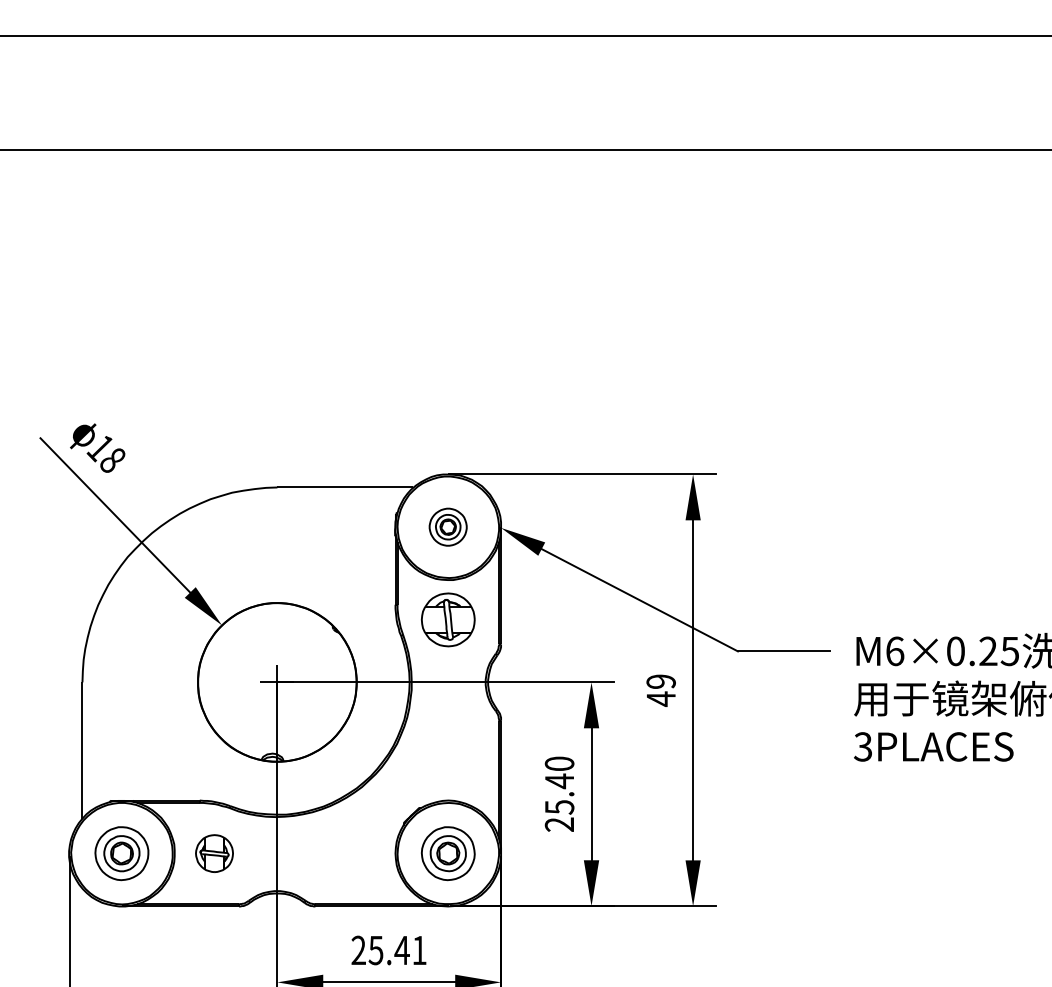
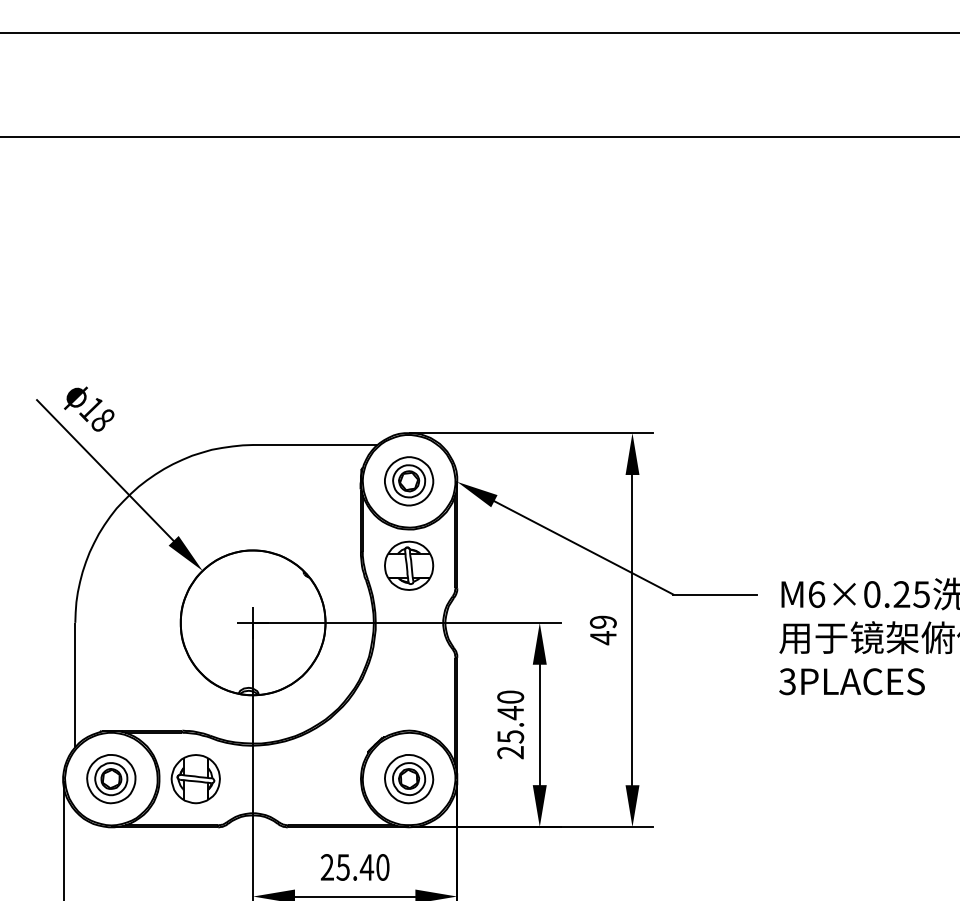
part: (447, 526) -> (408, 480), size x1.43
part: (214, 853) -> (195, 778), size x1.43
text: (419, 950) -> (382, 867), 25.41 -> 25.40

